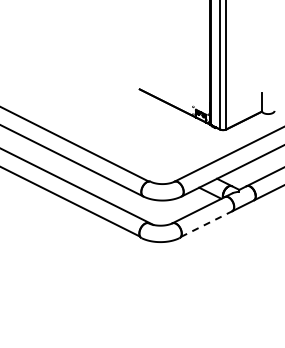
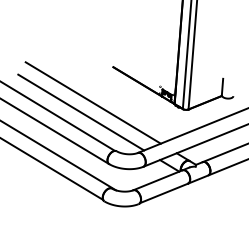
line: (120, 130) -> (93, 102), added
line: (107, 141) -> (80, 111), added
line: (206, 224) -> (163, 193), dashed -> solid

